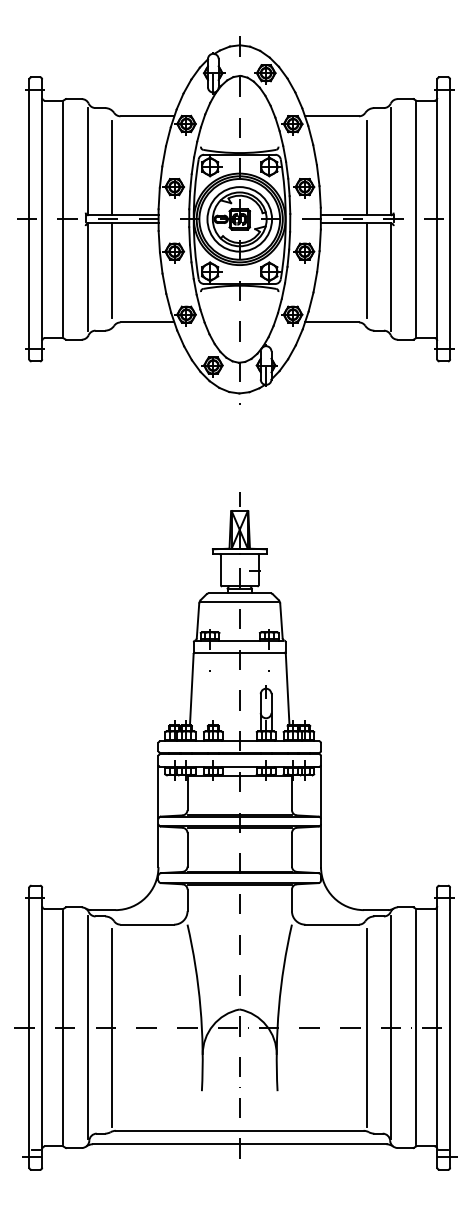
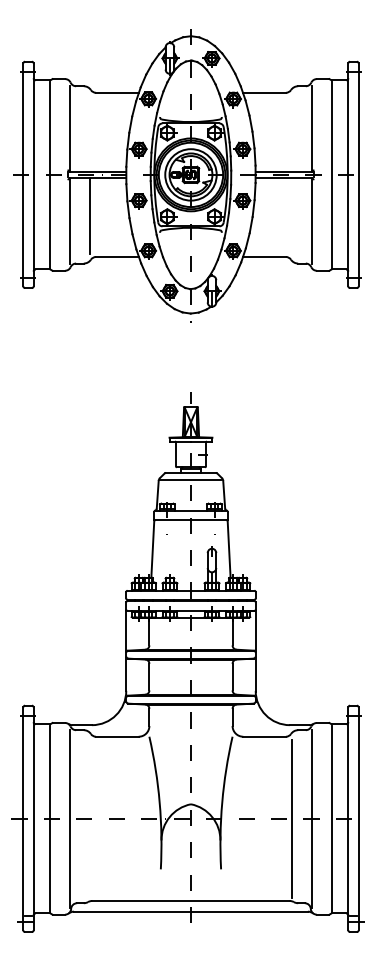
line: (112, 167) -> (89, 133), removed
line: (366, 167) -> (291, 133), removed
line: (366, 270) -> (291, 215), removed
line: (112, 1027) -> (89, 818), removed

